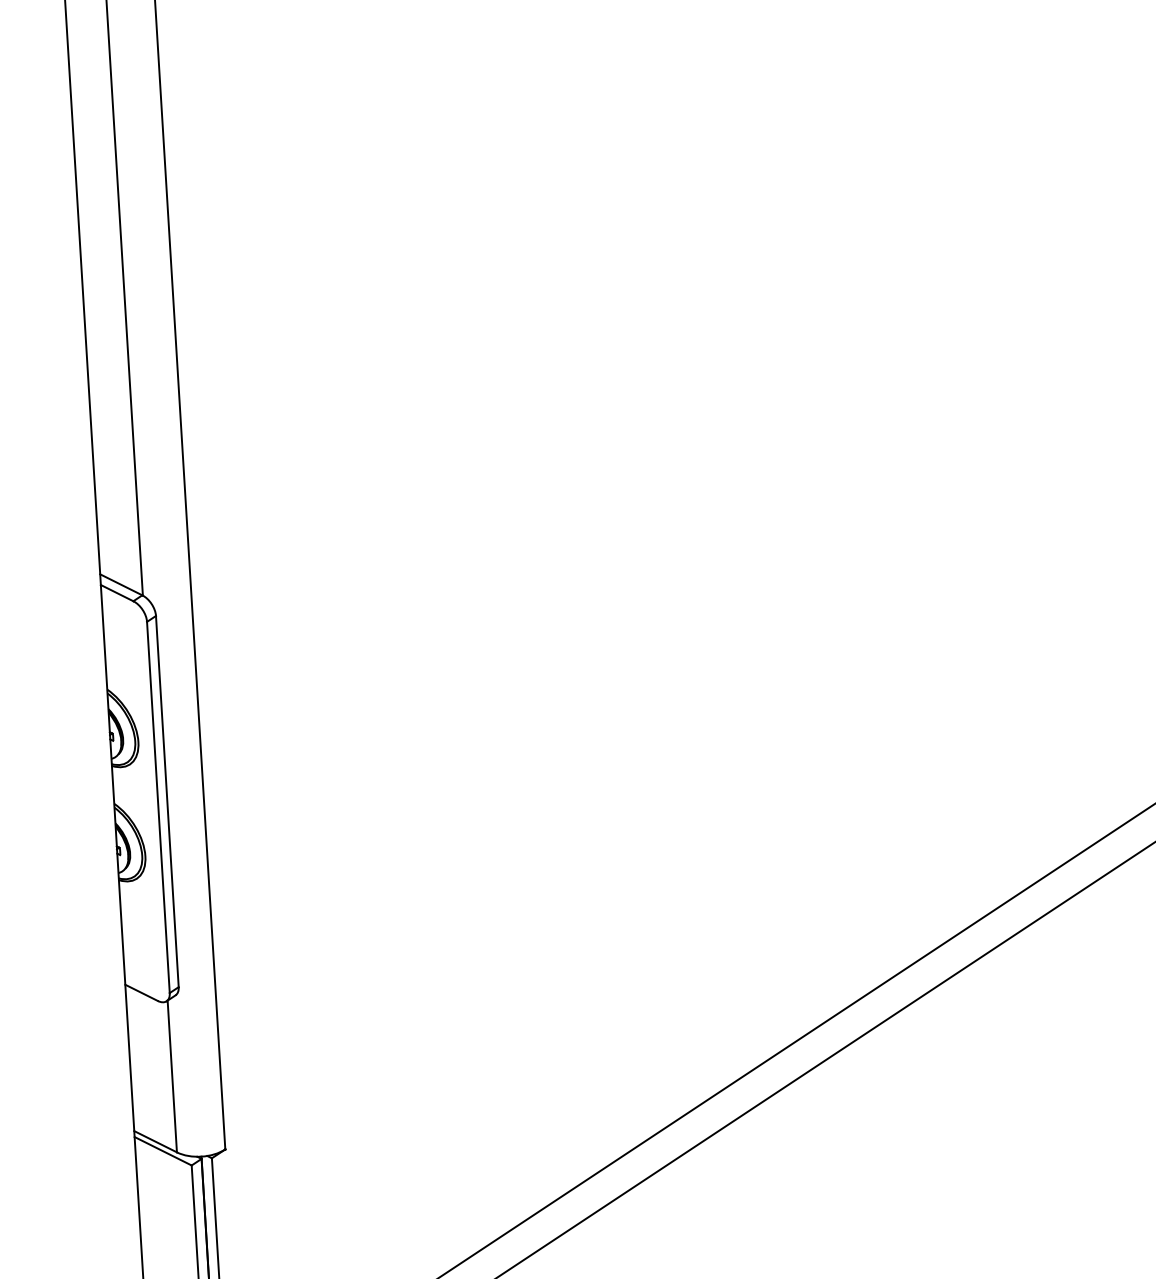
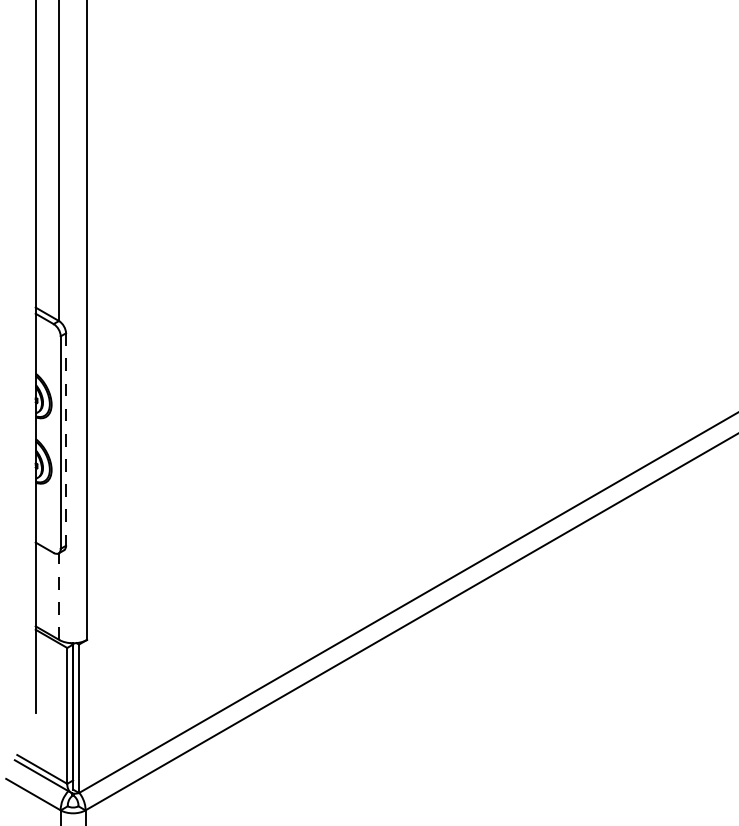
line: (168, 803) -> (66, 440), solid -> dashed
line: (172, 1076) -> (59, 596), solid -> dashed

